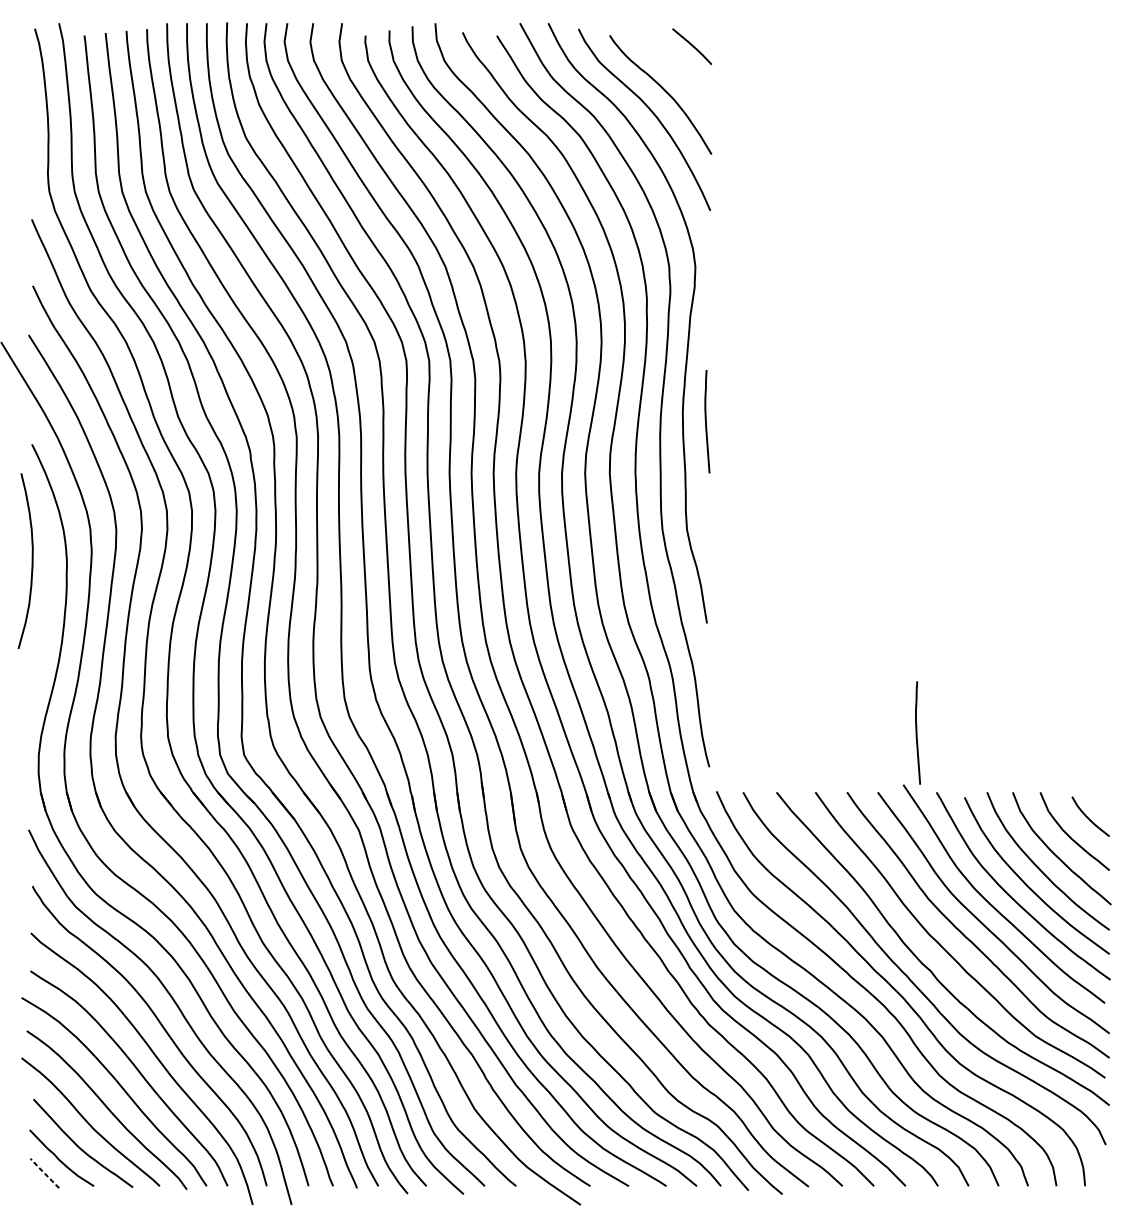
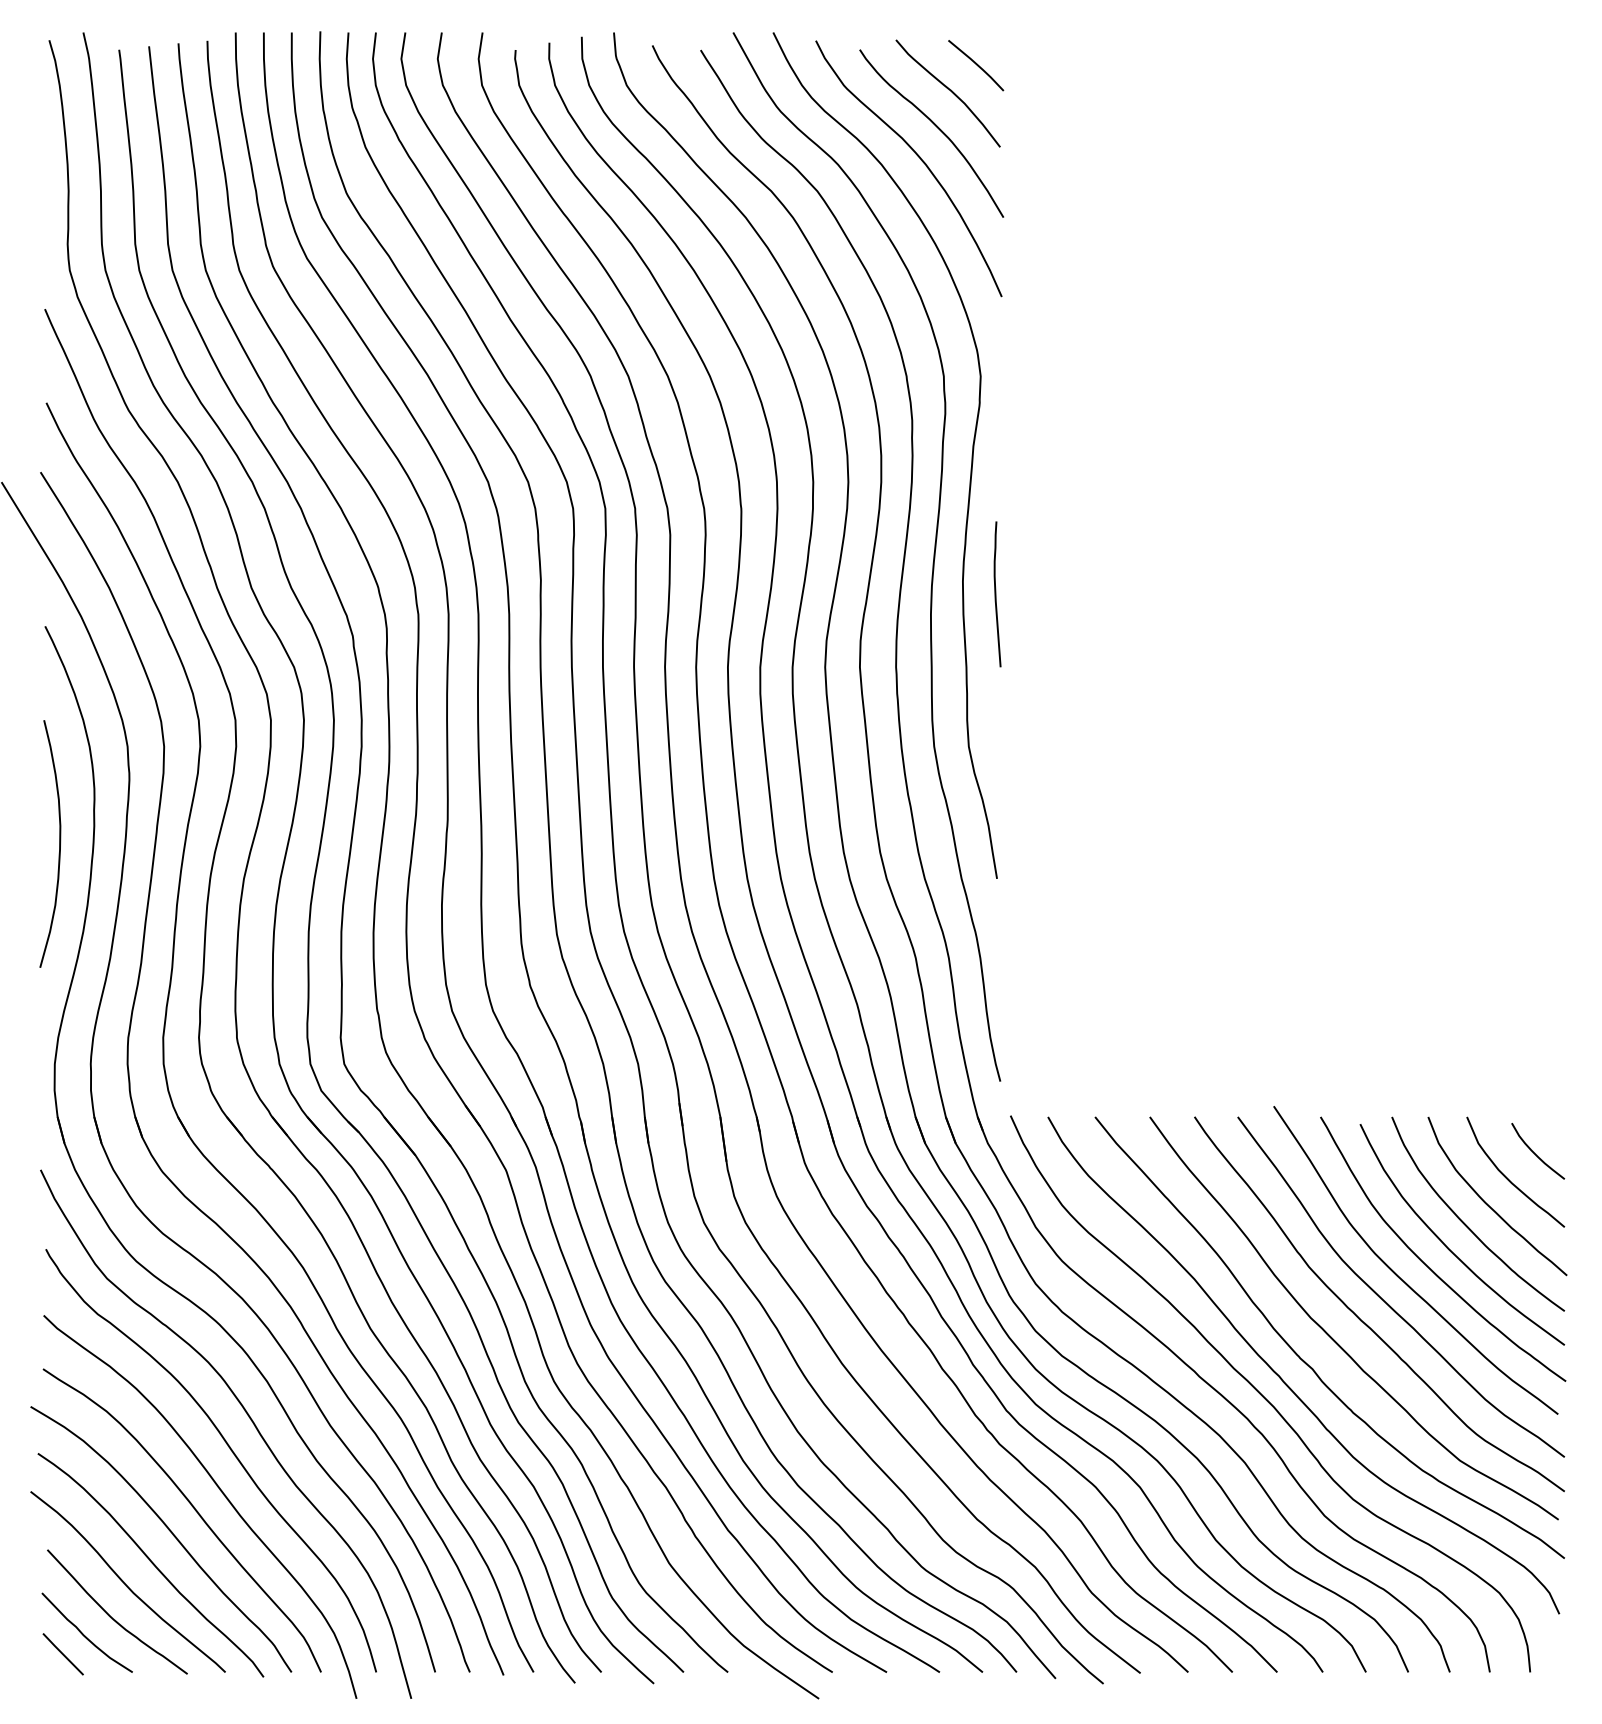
curve: (673, 64) -> (949, 90), added
curve: (32, 560) -> (59, 843), moved
curve: (917, 733) -> (1293, 1033), removed
line: (44, 1172) -> (62, 1653), dashed -> solid

